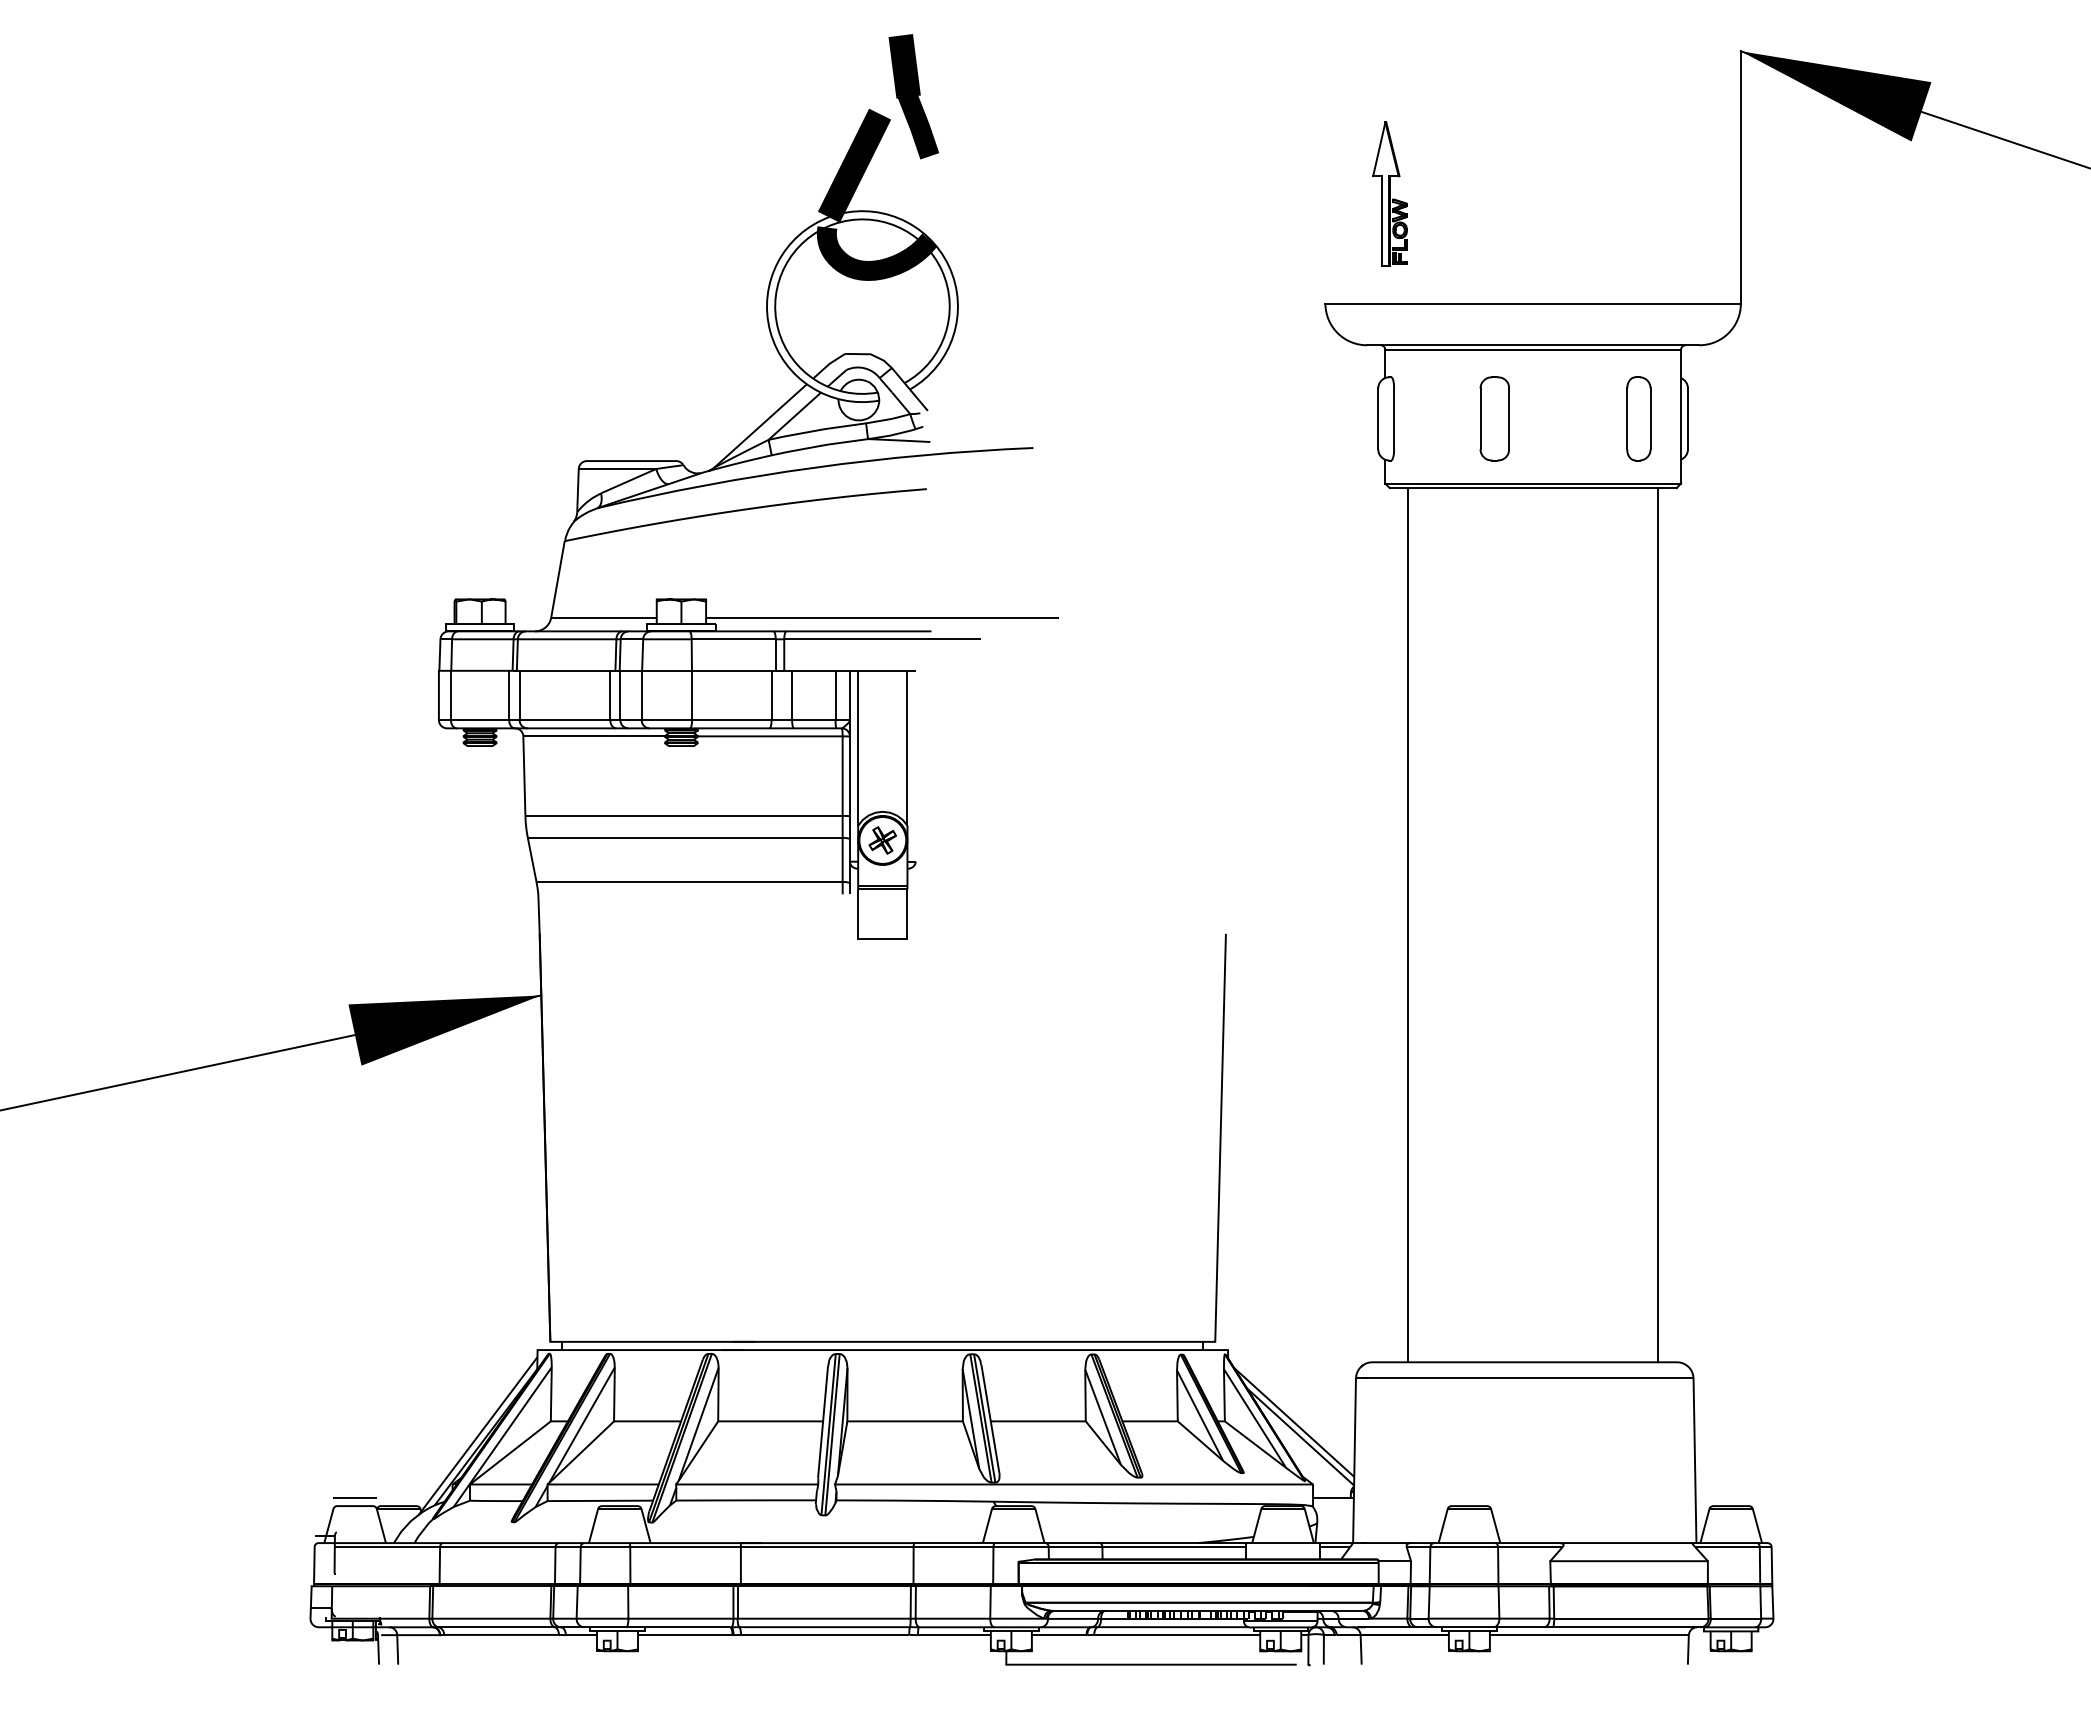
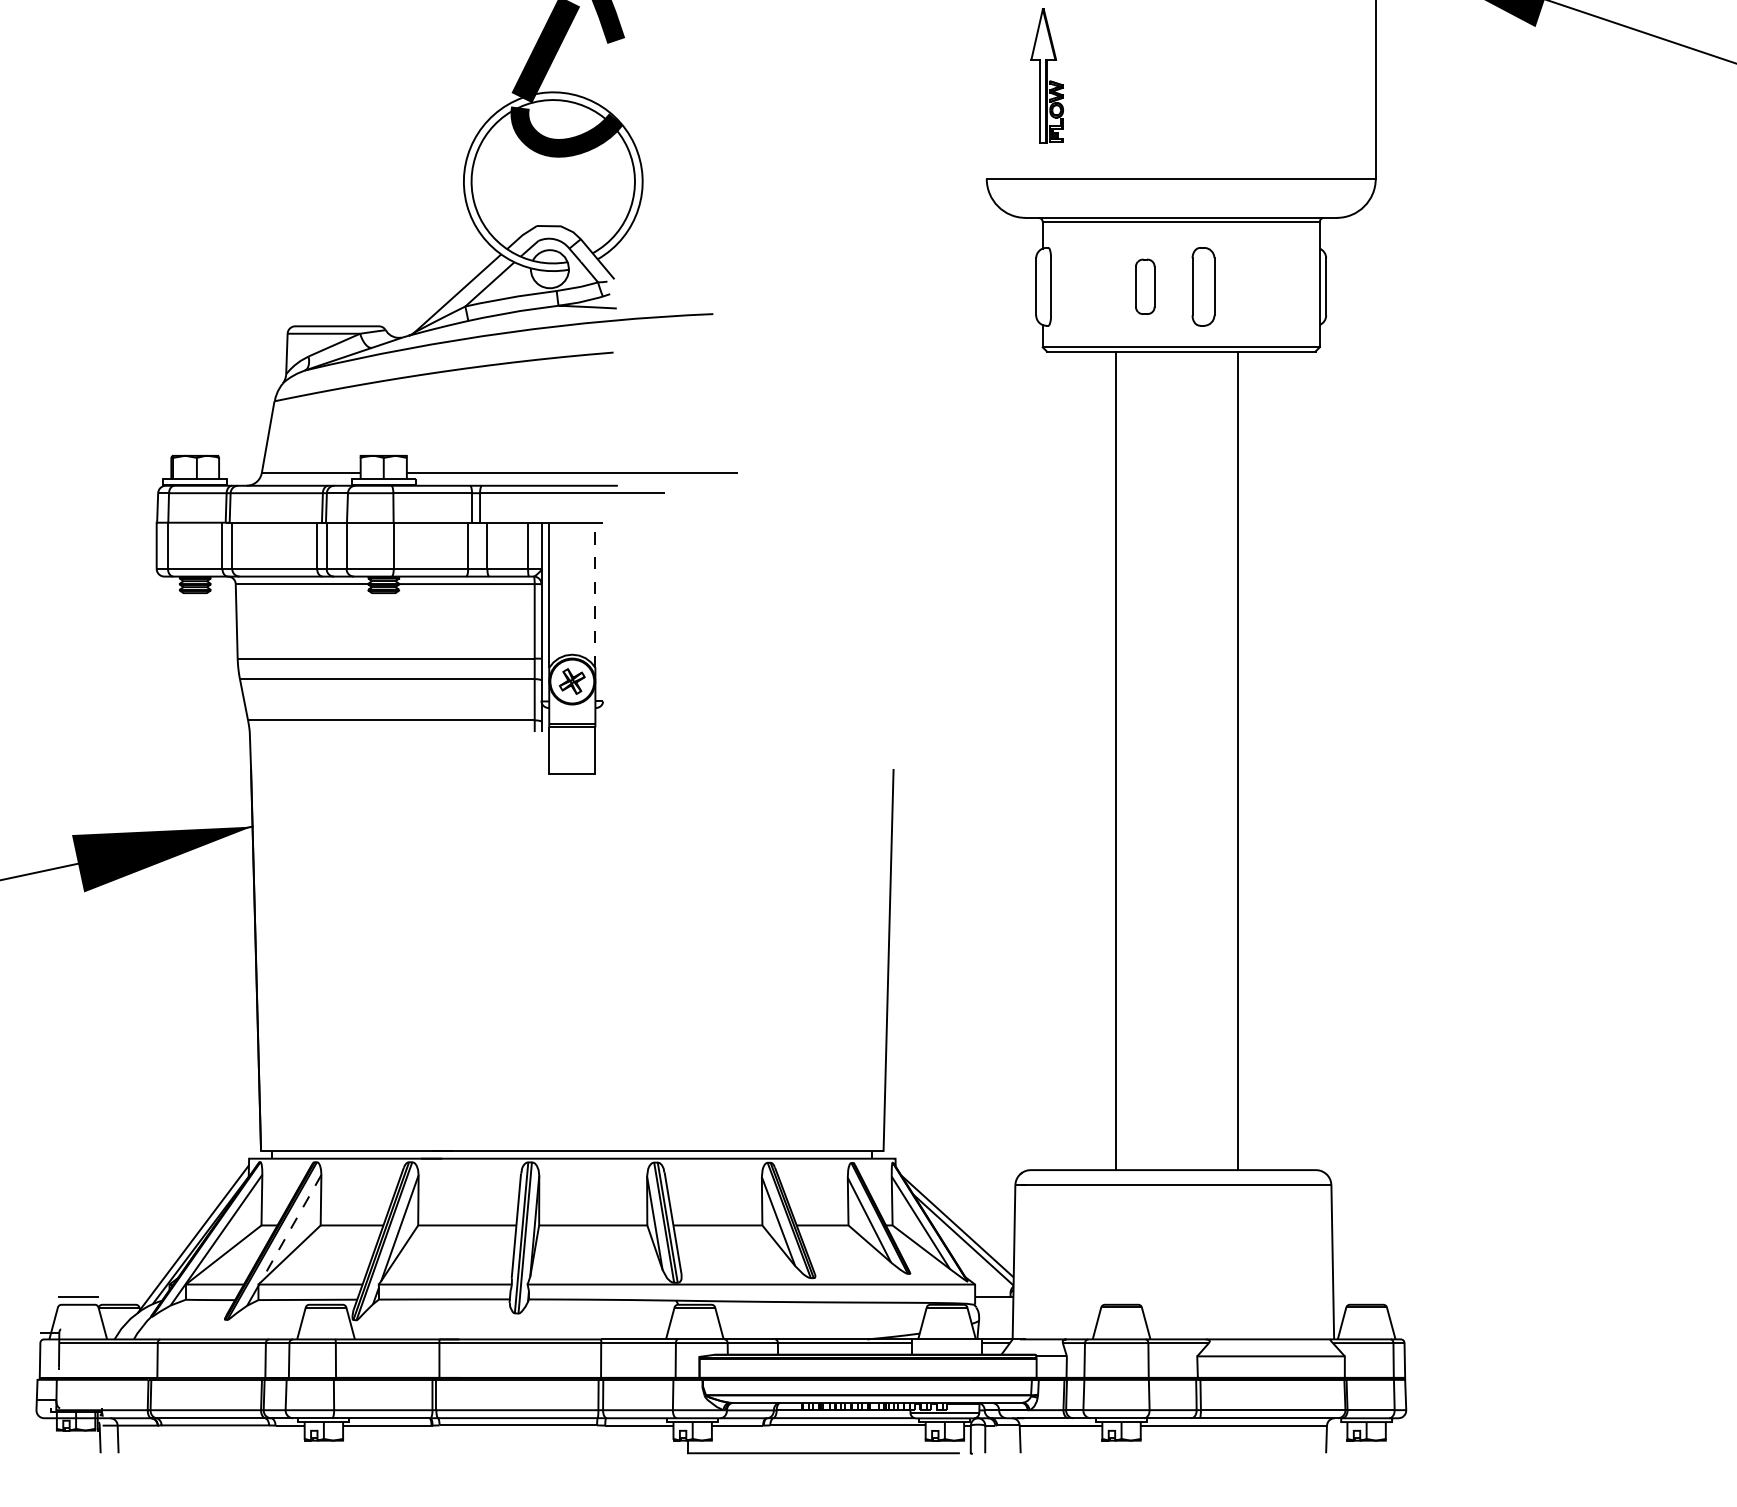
part: (1494, 418) -> (1145, 286), size x0.7
part: (1638, 418) -> (1203, 286), moved
line: (907, 748) -> (595, 595), solid -> dashed
line: (1408, 925) -> (1116, 761), moved
line: (1658, 925) -> (1238, 761), moved
line: (581, 1425) -> (290, 1229), solid -> dashed

